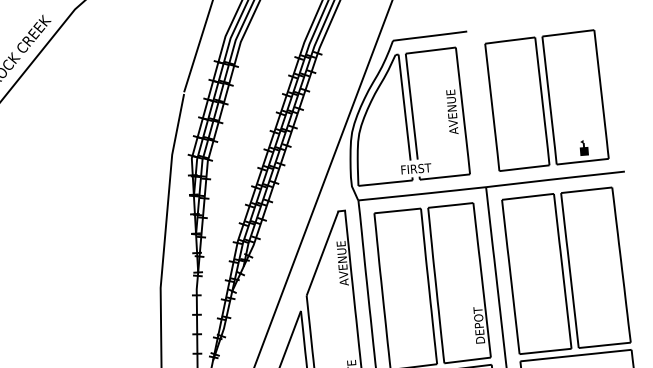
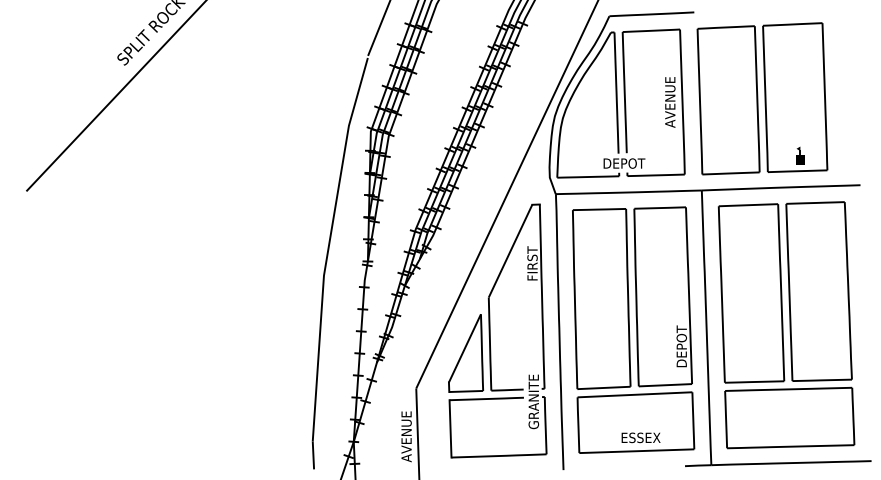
part: (546, 100) -> (762, 98), moved
text: (416, 168) -> (624, 163), FIRST -> DEPOT
text: (342, 262) -> (532, 263), AVENUE -> FIRST

